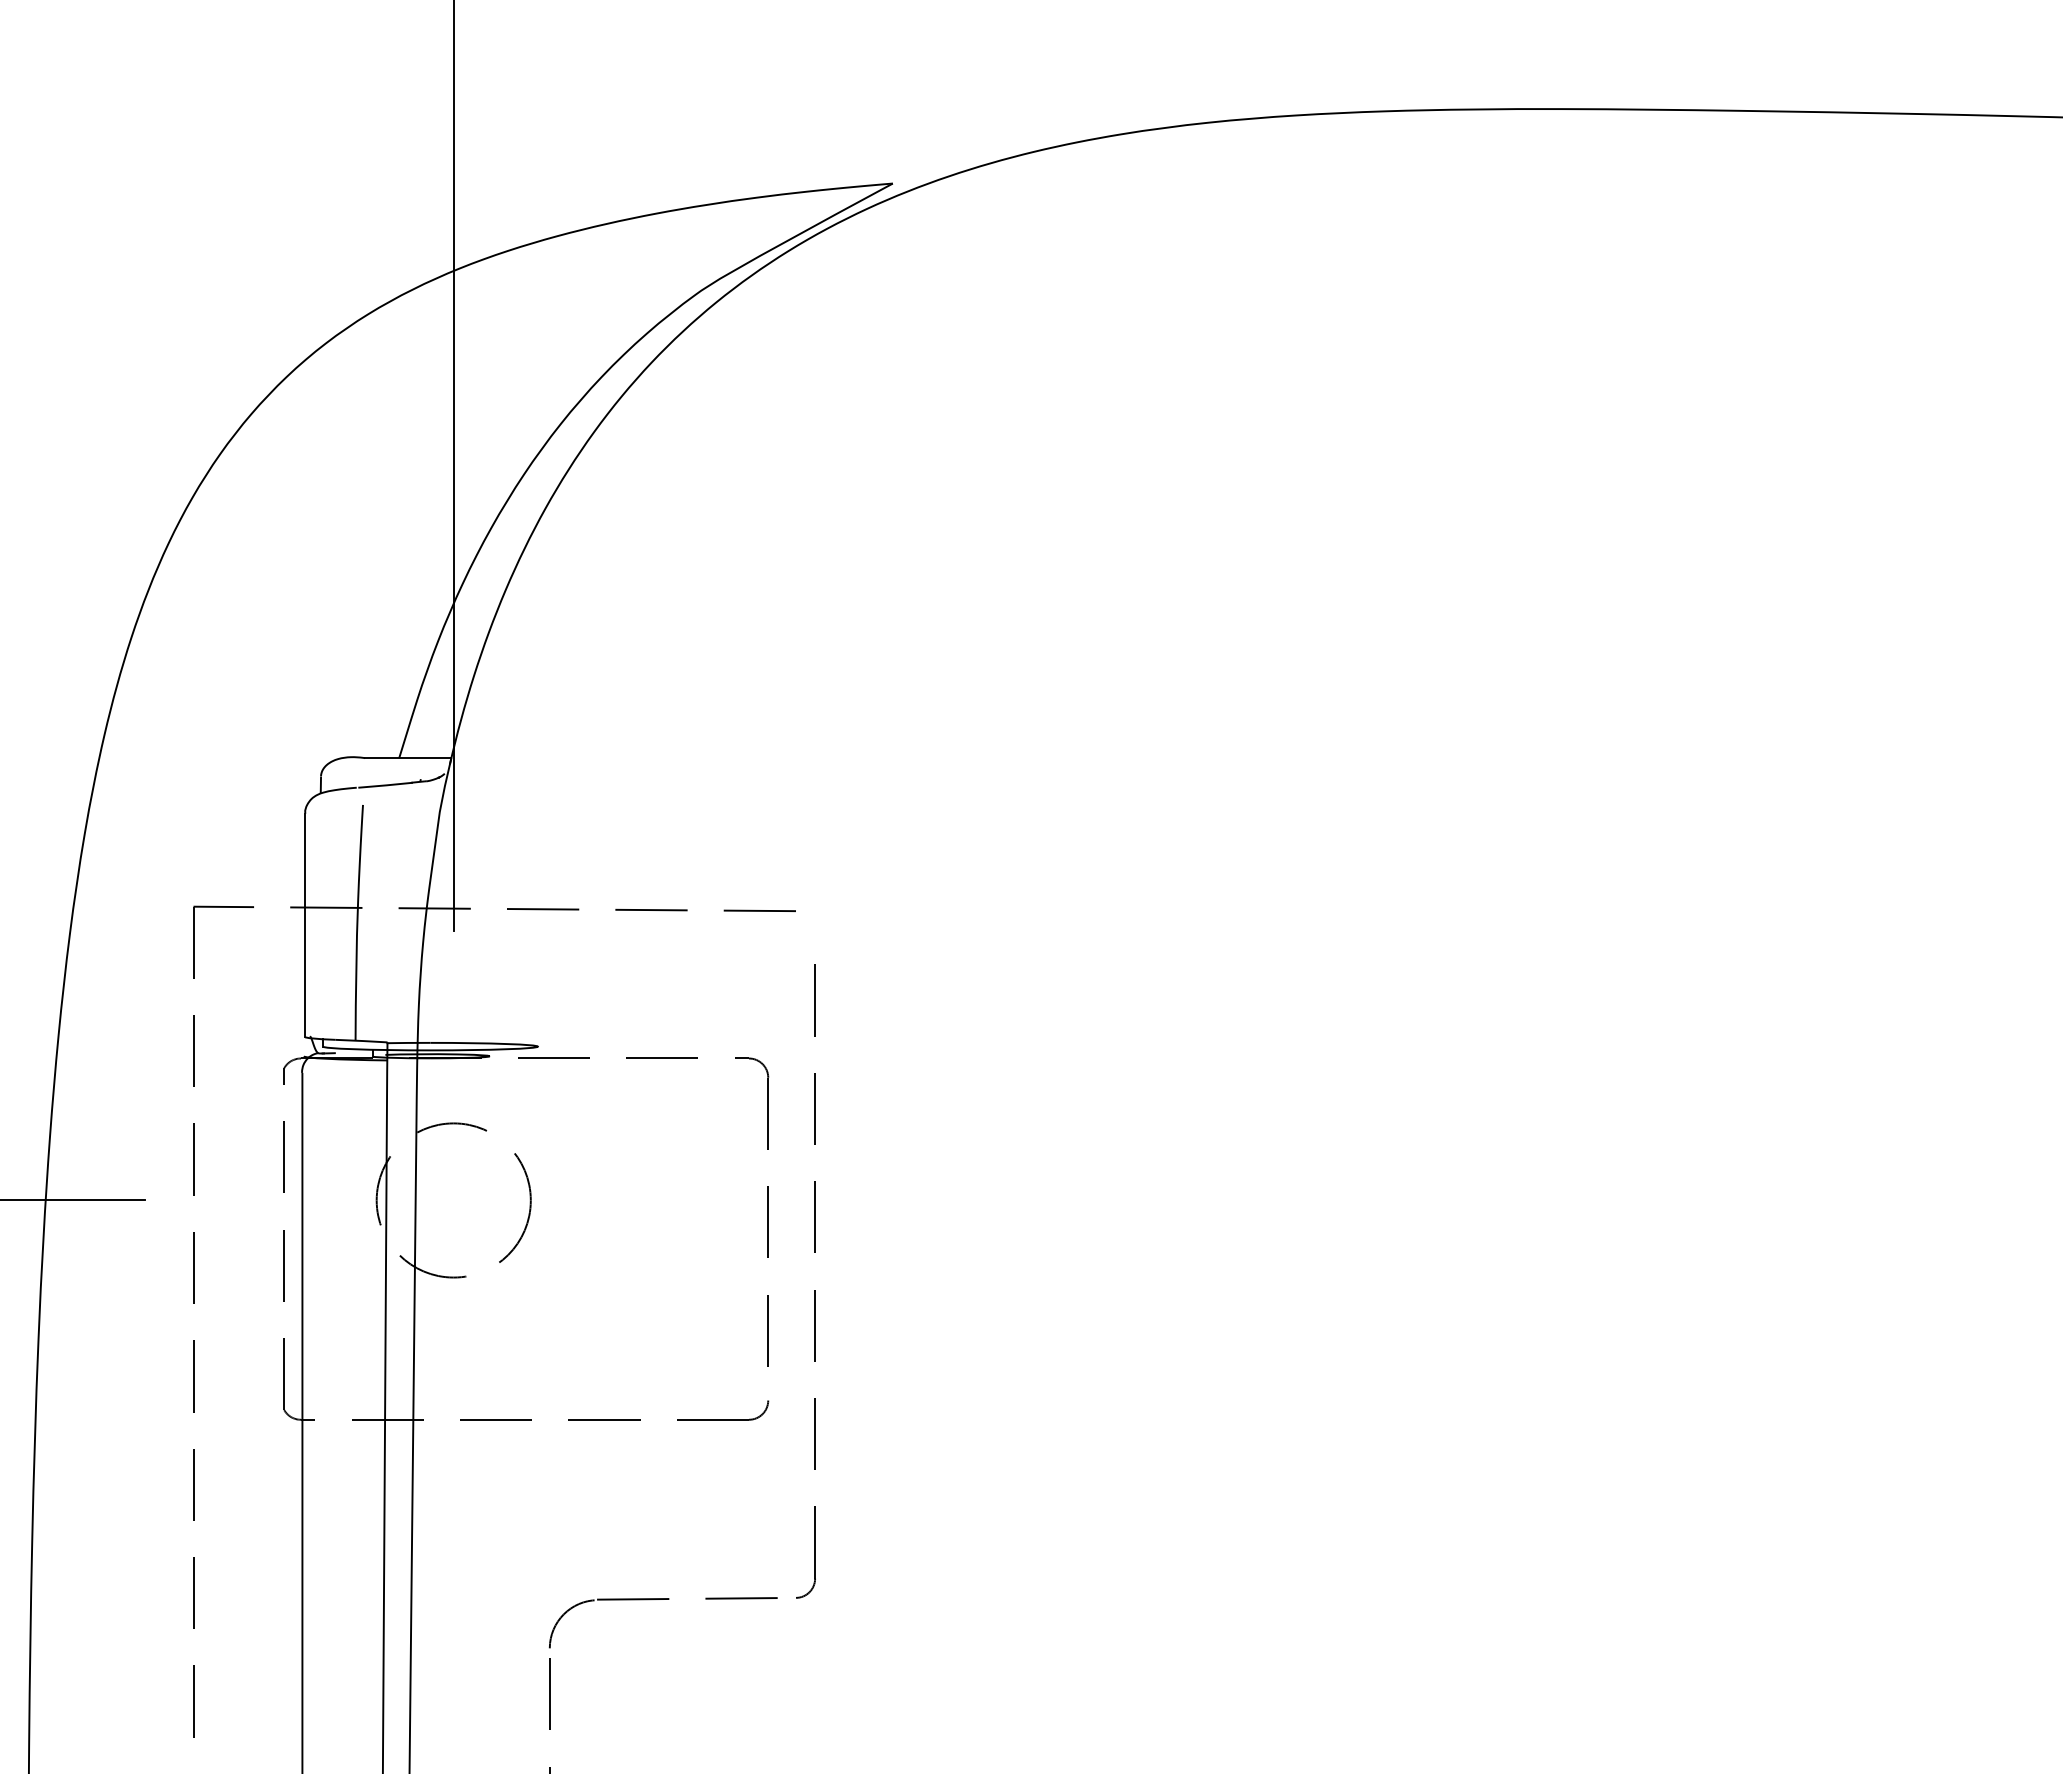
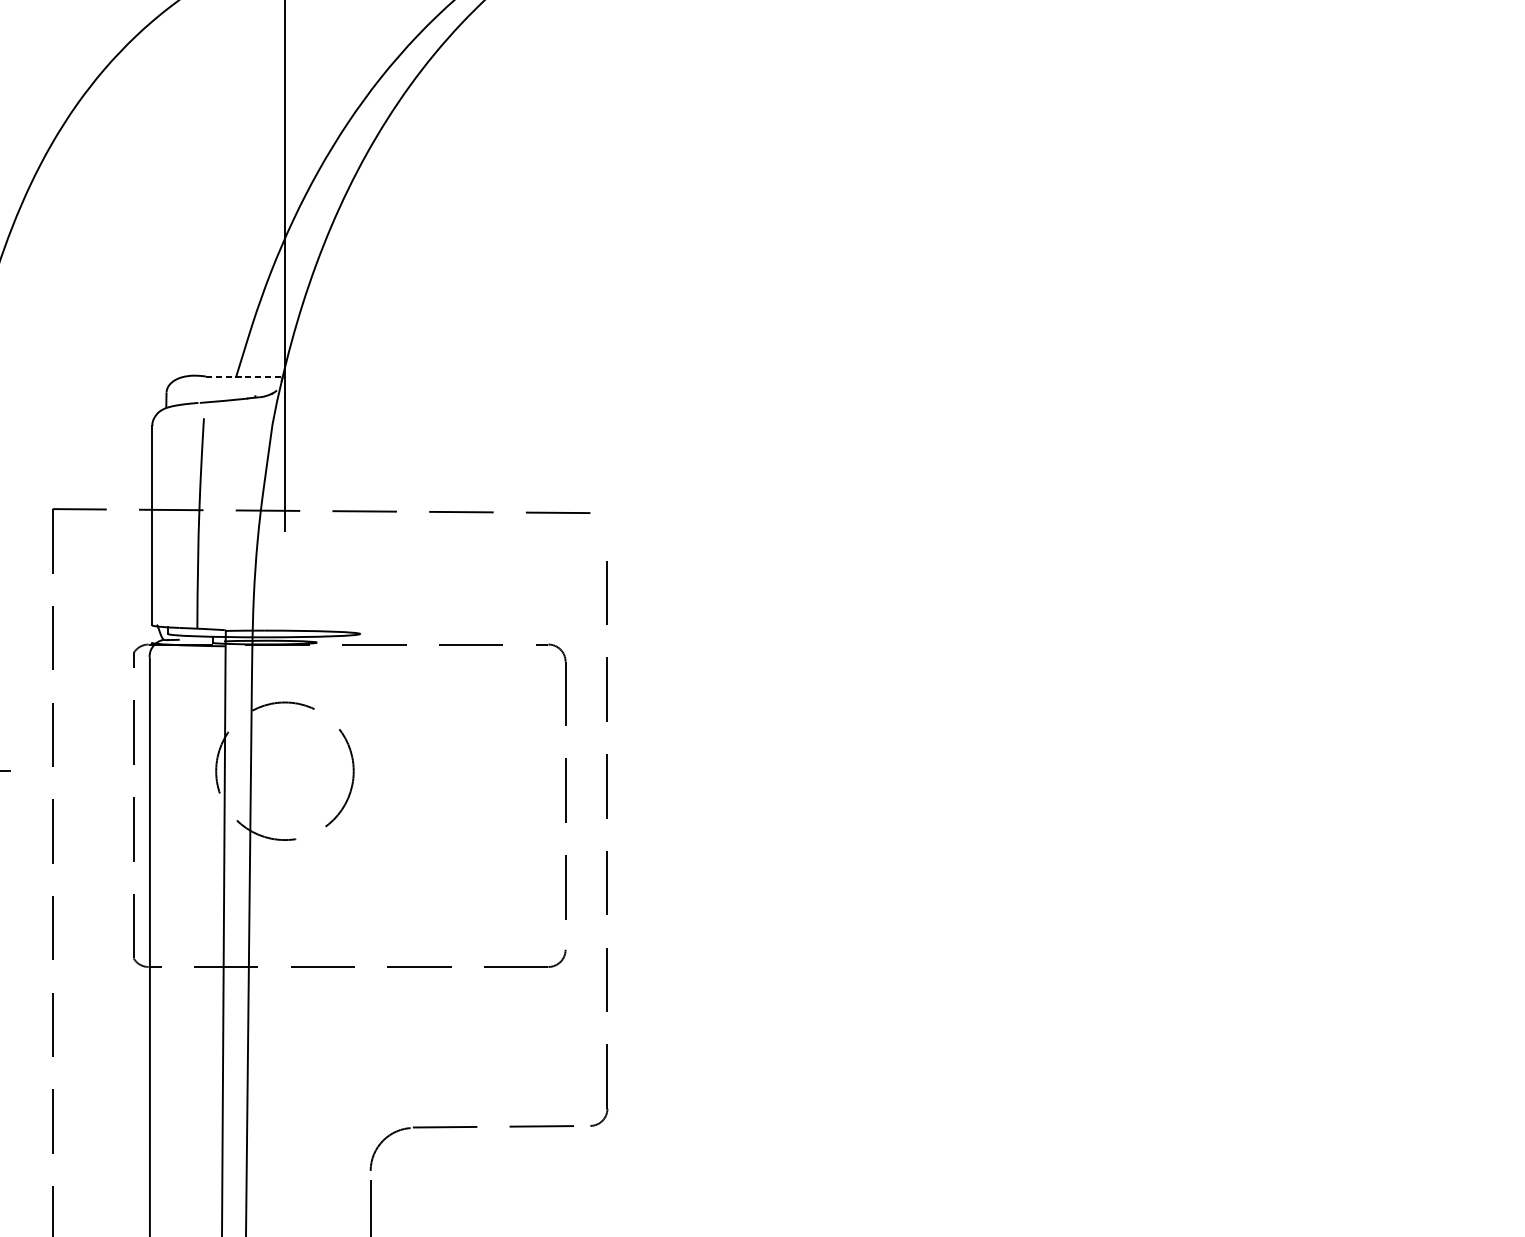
line: (408, 758) -> (244, 376), solid -> dashed

